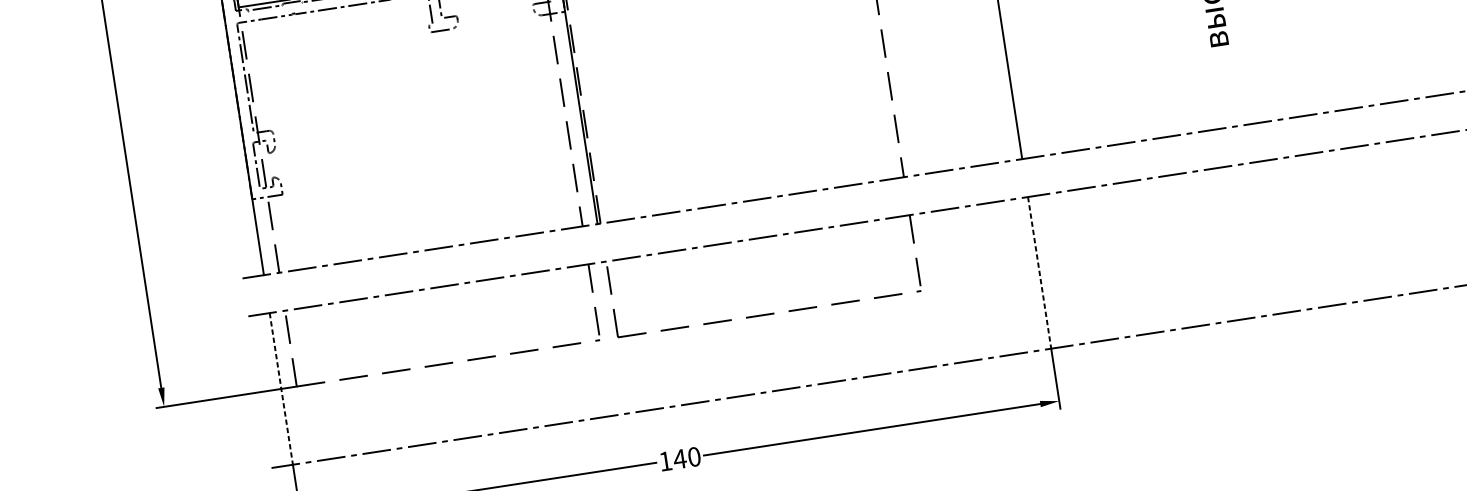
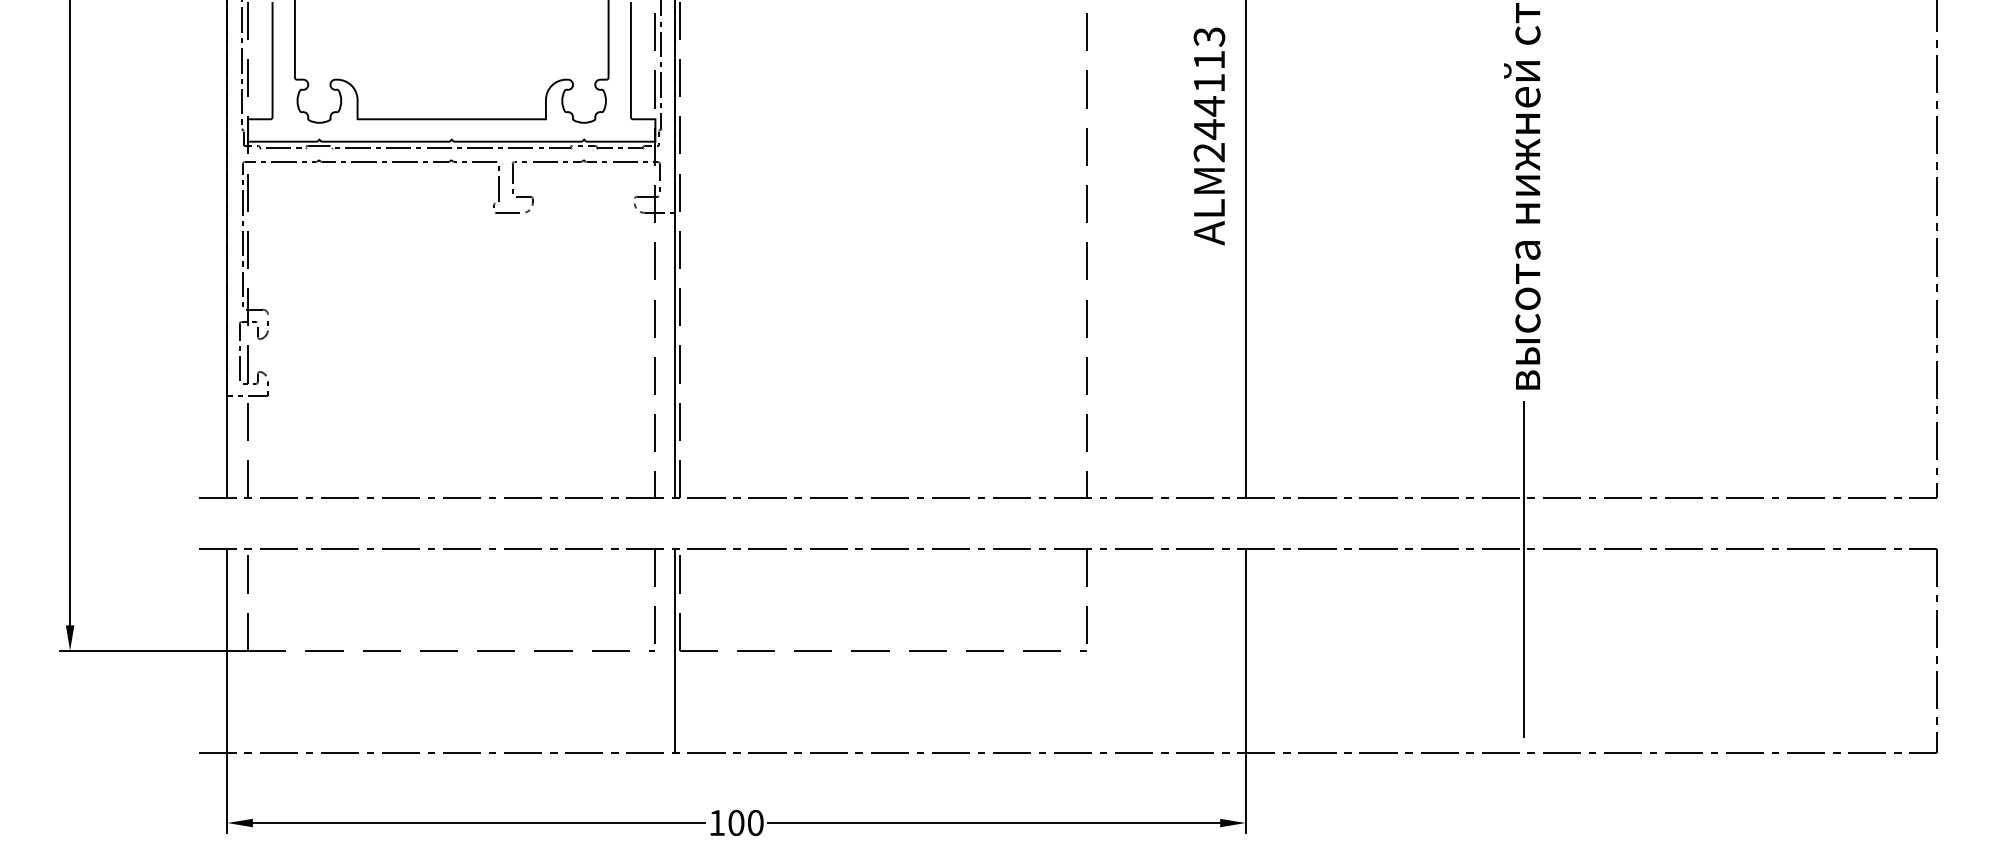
line: (1237, 179) -> (1523, 568), added
line: (1039, 272) -> (1245, 650), dashed -> solid
line: (615, 337) -> (675, 650), added
line: (281, 388) -> (227, 650), dashed -> solid
text: (679, 458) -> (735, 822), 140 -> 100

